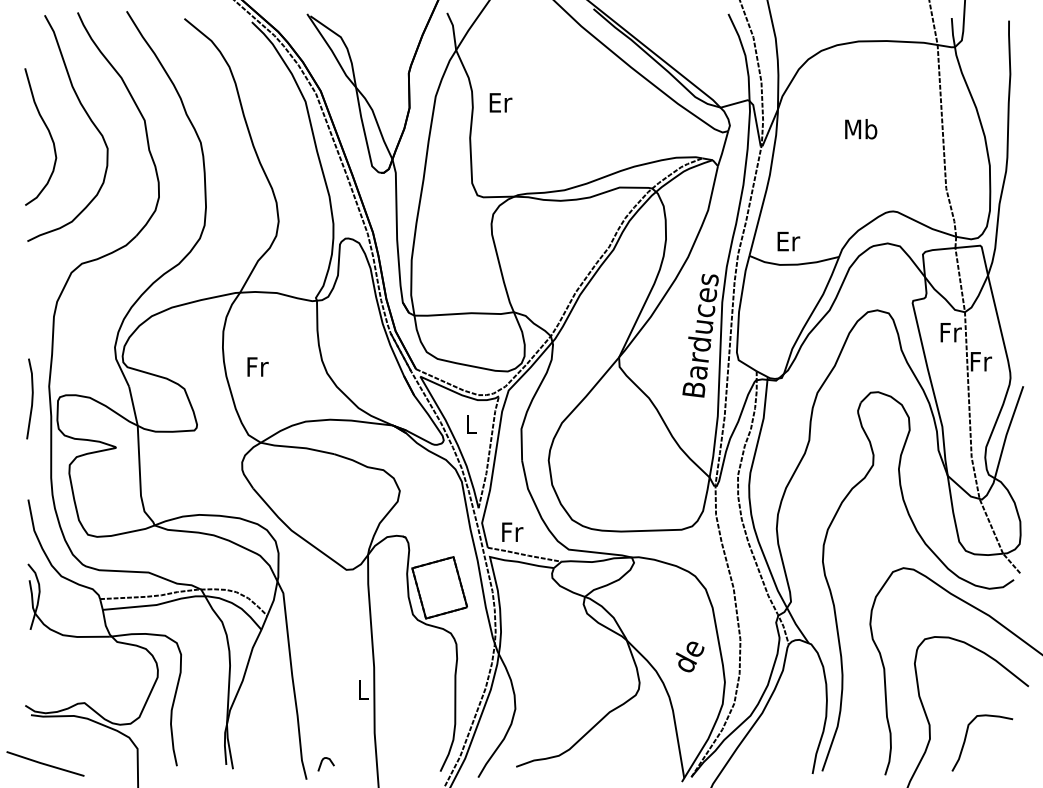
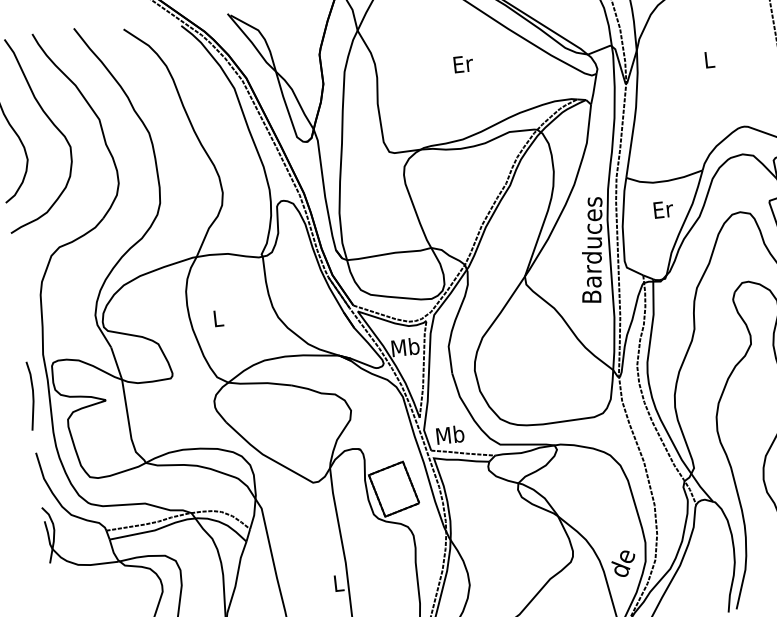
text: (500, 102) -> (463, 63), moved
text: (861, 129) -> (709, 59), Mb -> L
text: (788, 241) -> (663, 209), moved
text: (257, 366) -> (218, 318), Fr -> L
line: (31, 398) -> (32, 395), moved
text: (471, 424) -> (405, 347), L -> Mb
text: (512, 531) -> (450, 434), Fr -> Mb
text: (689, 656) -> (623, 563), moved

